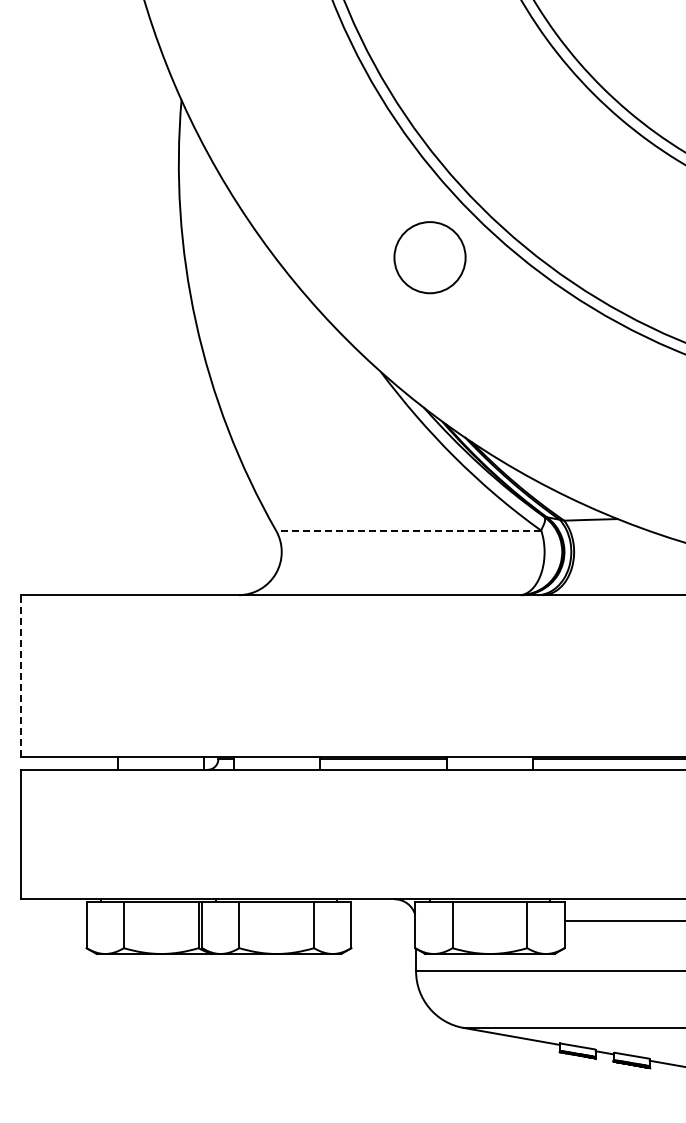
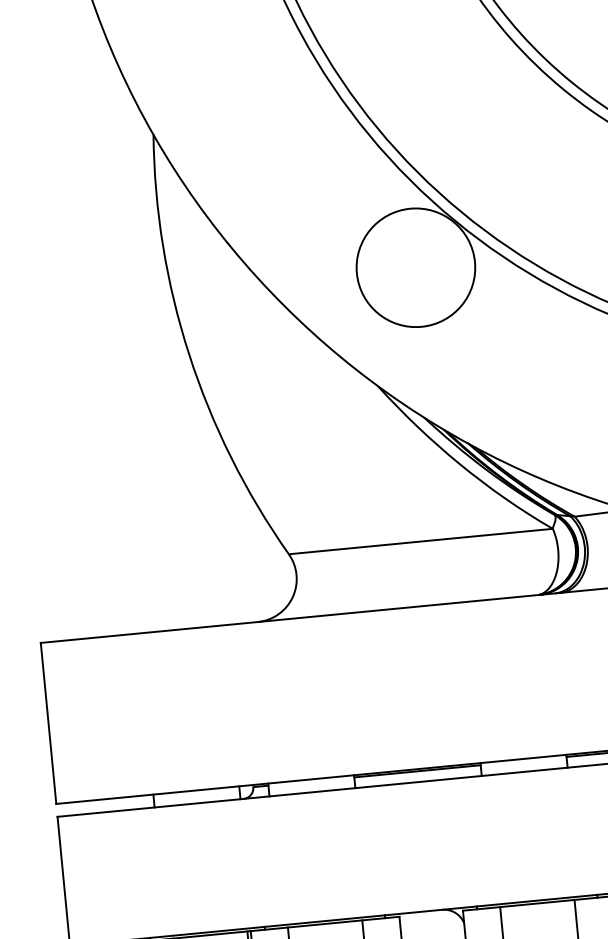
circle: (429, 257) -> (415, 267), size x1.67
line: (408, 530) -> (420, 541), dashed -> solid
line: (20, 676) -> (48, 723), dashed -> solid

